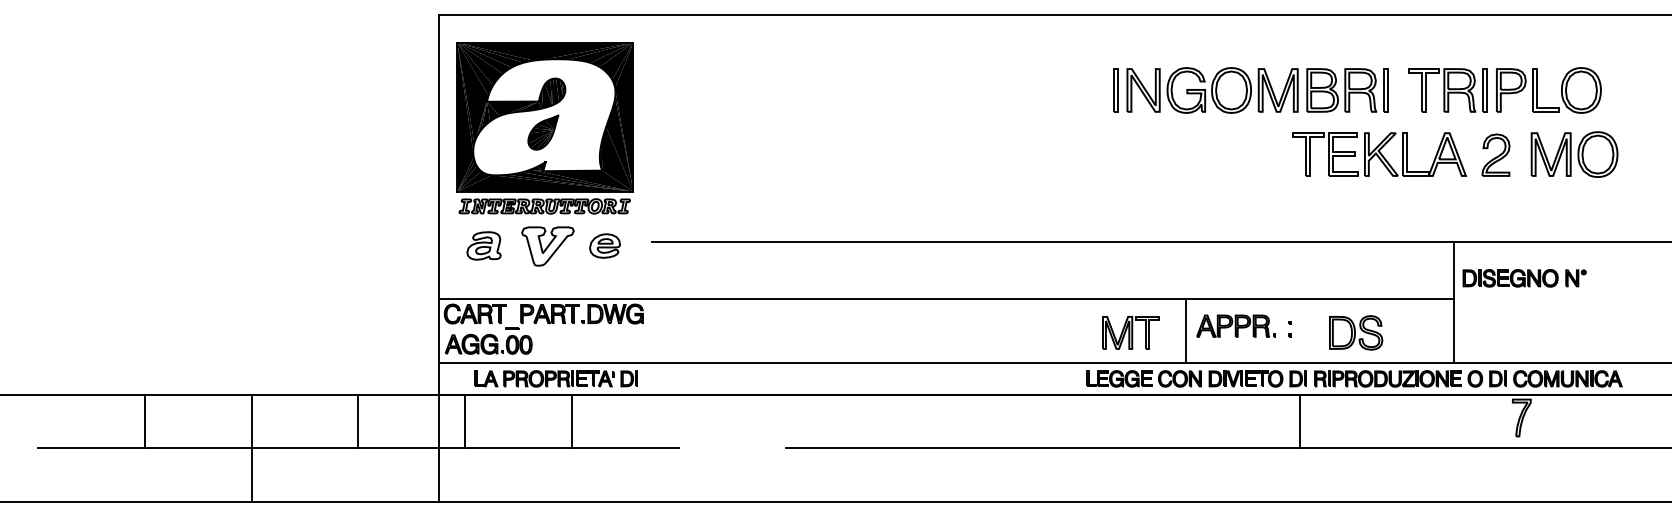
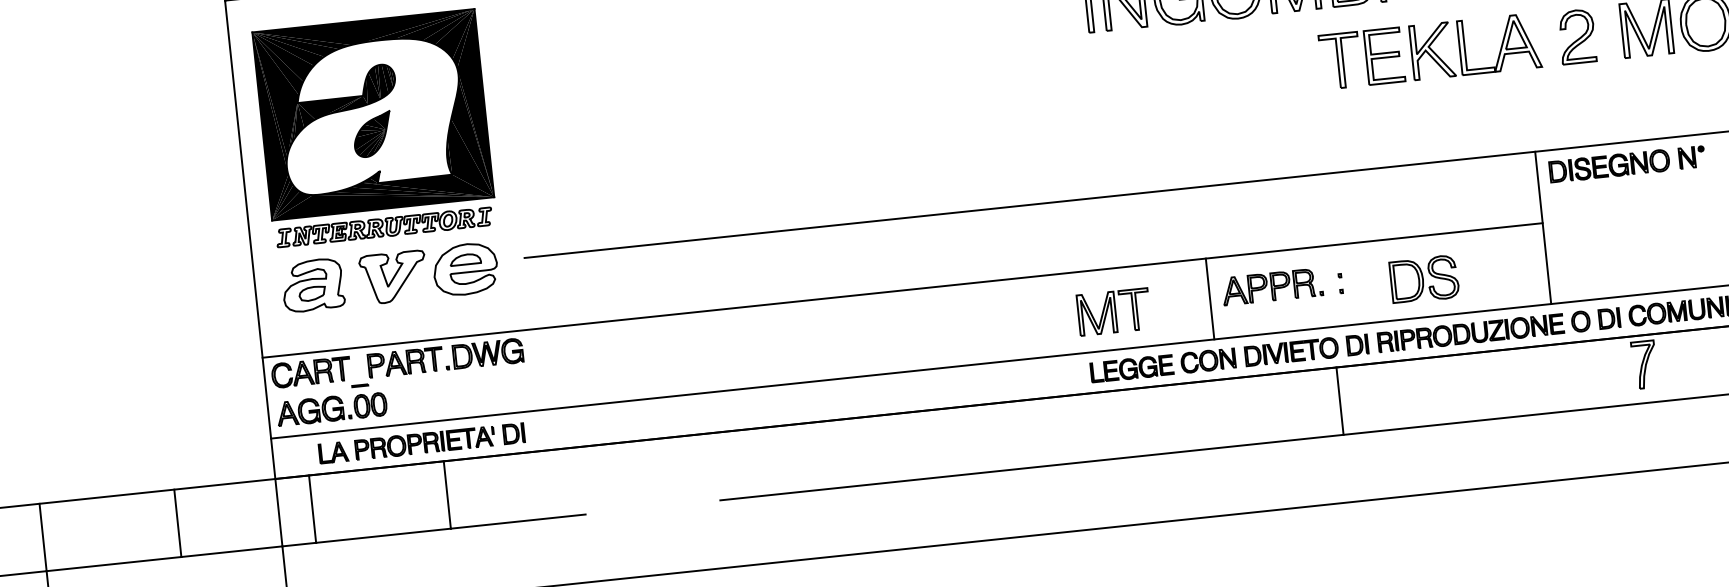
part: (483, 245) -> (312, 284), size x1.43
part: (604, 245) -> (464, 268), size x1.67
part: (1524, 278) -> (1627, 164), moved
part: (1130, 332) -> (1113, 311), moved
line: (1299, 421) -> (1339, 401), moved

